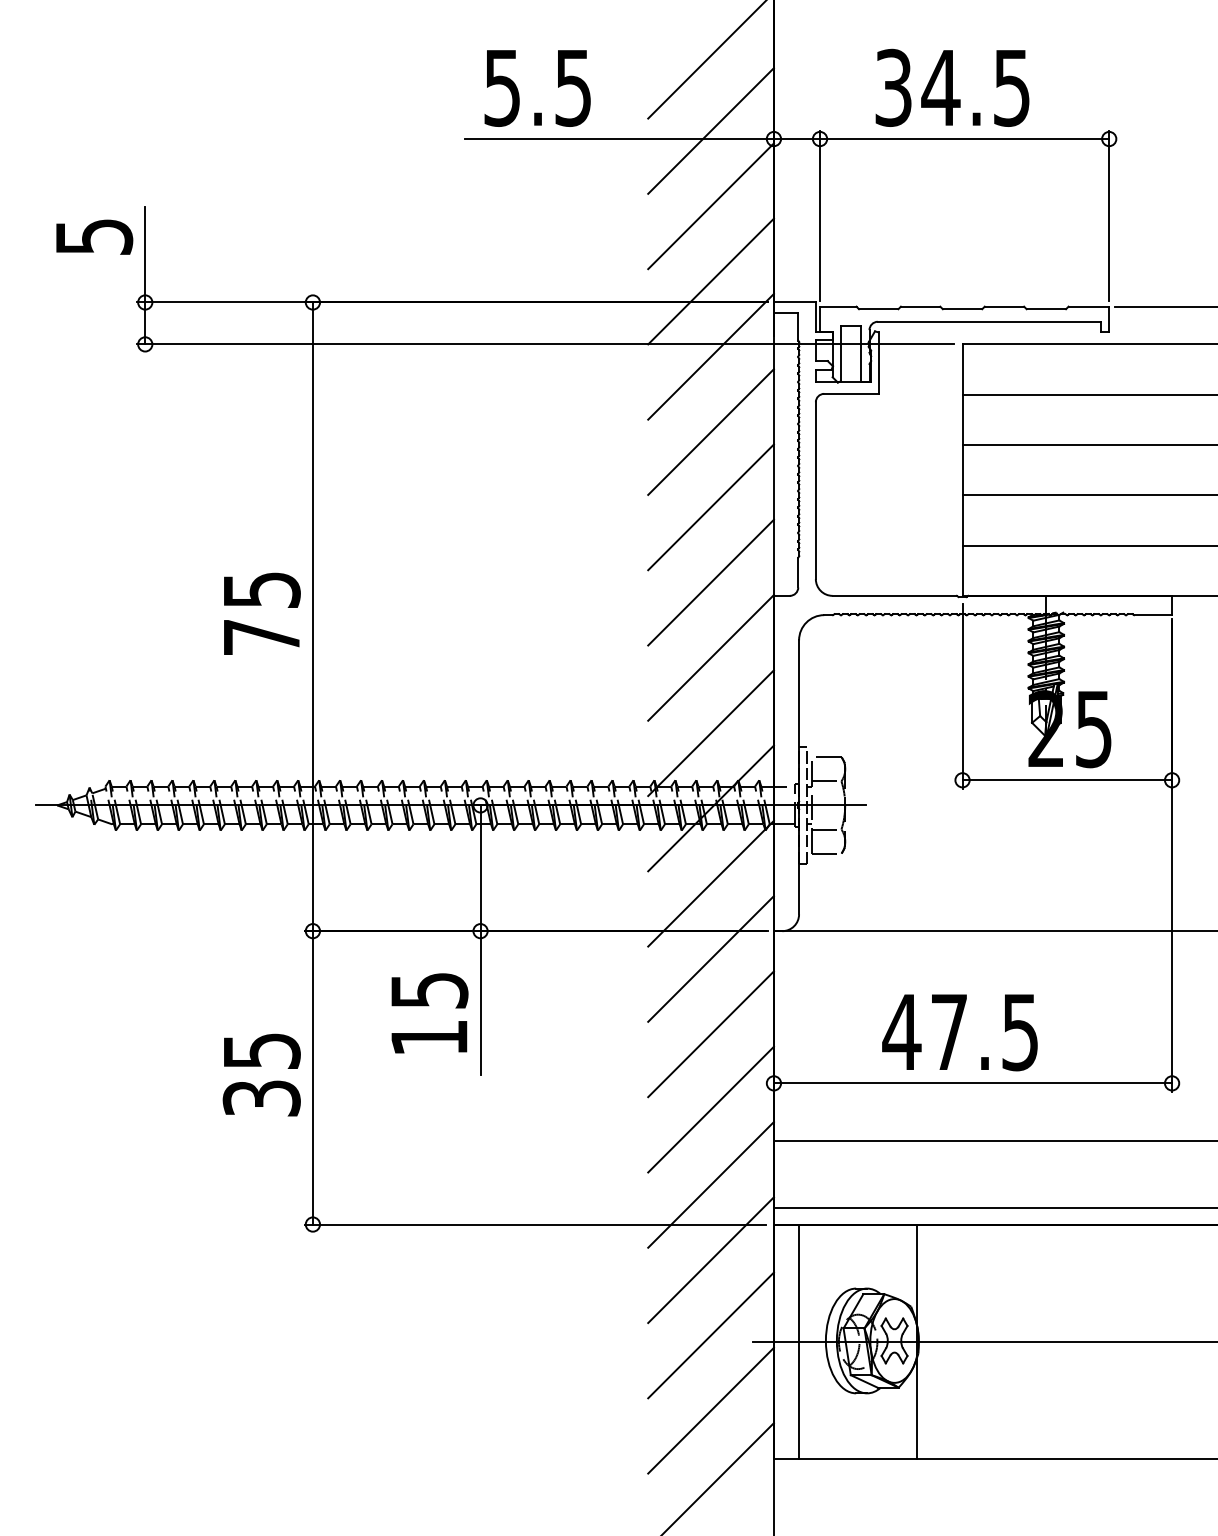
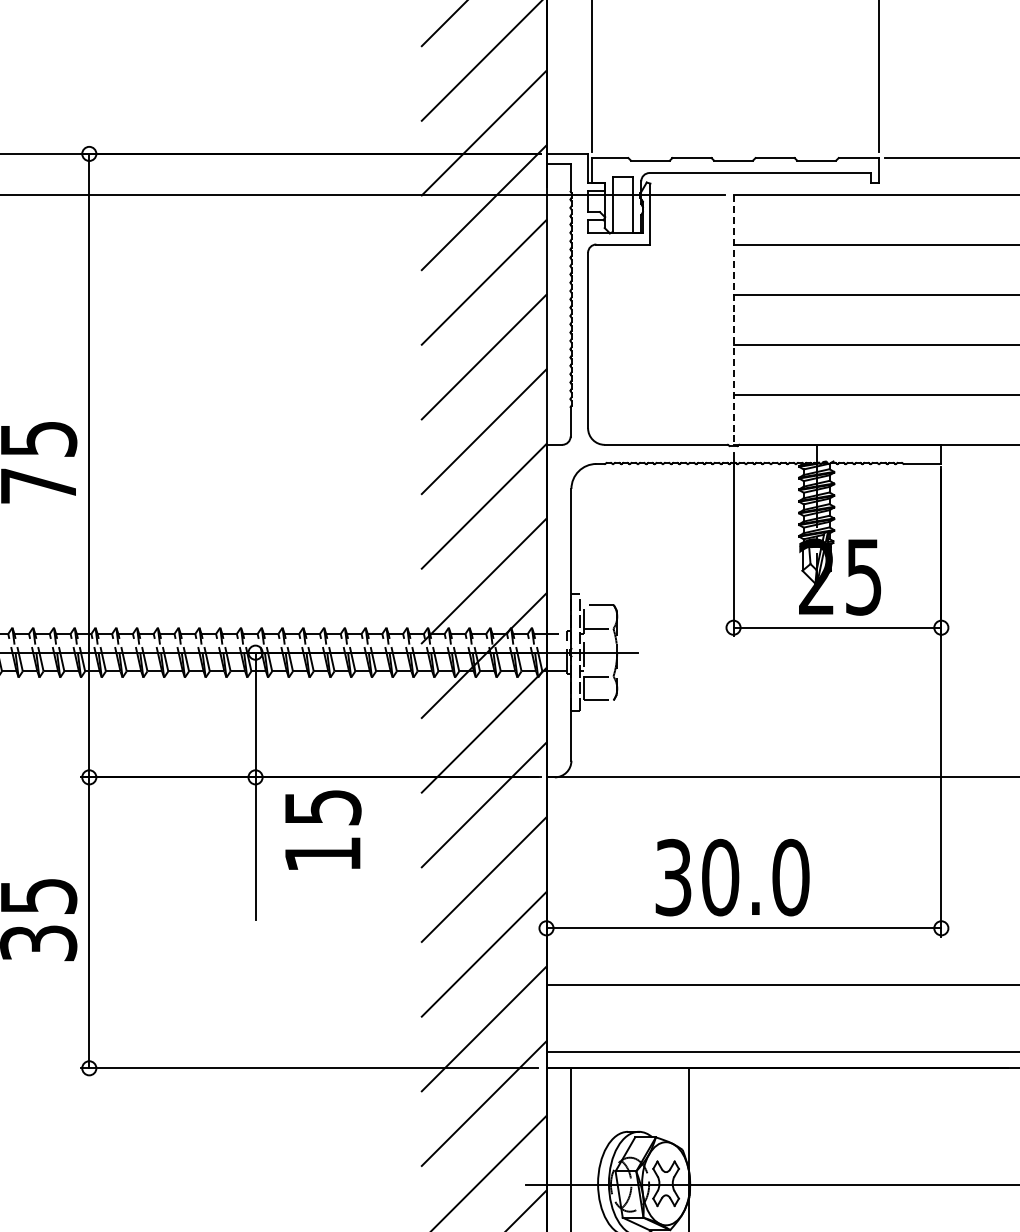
line: (962, 470) -> (733, 320), solid -> dashed
text: (429, 1013) -> (322, 830), moved
text: (960, 1032) -> (731, 877), 47.5 -> 30.0

